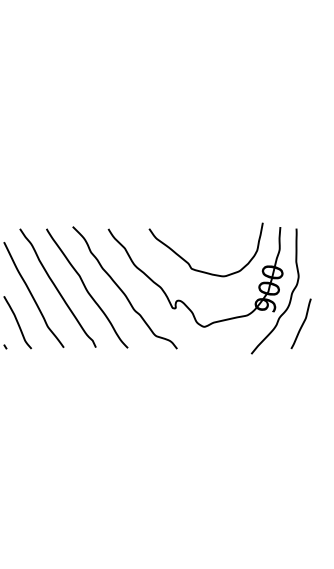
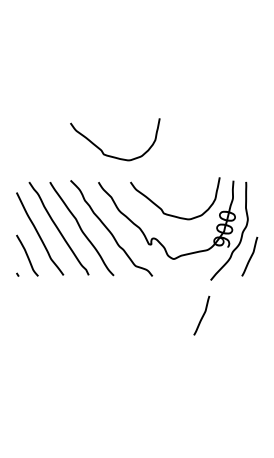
curve: (124, 194) -> (111, 155), added
curve: (240, 398) -> (202, 315), added

